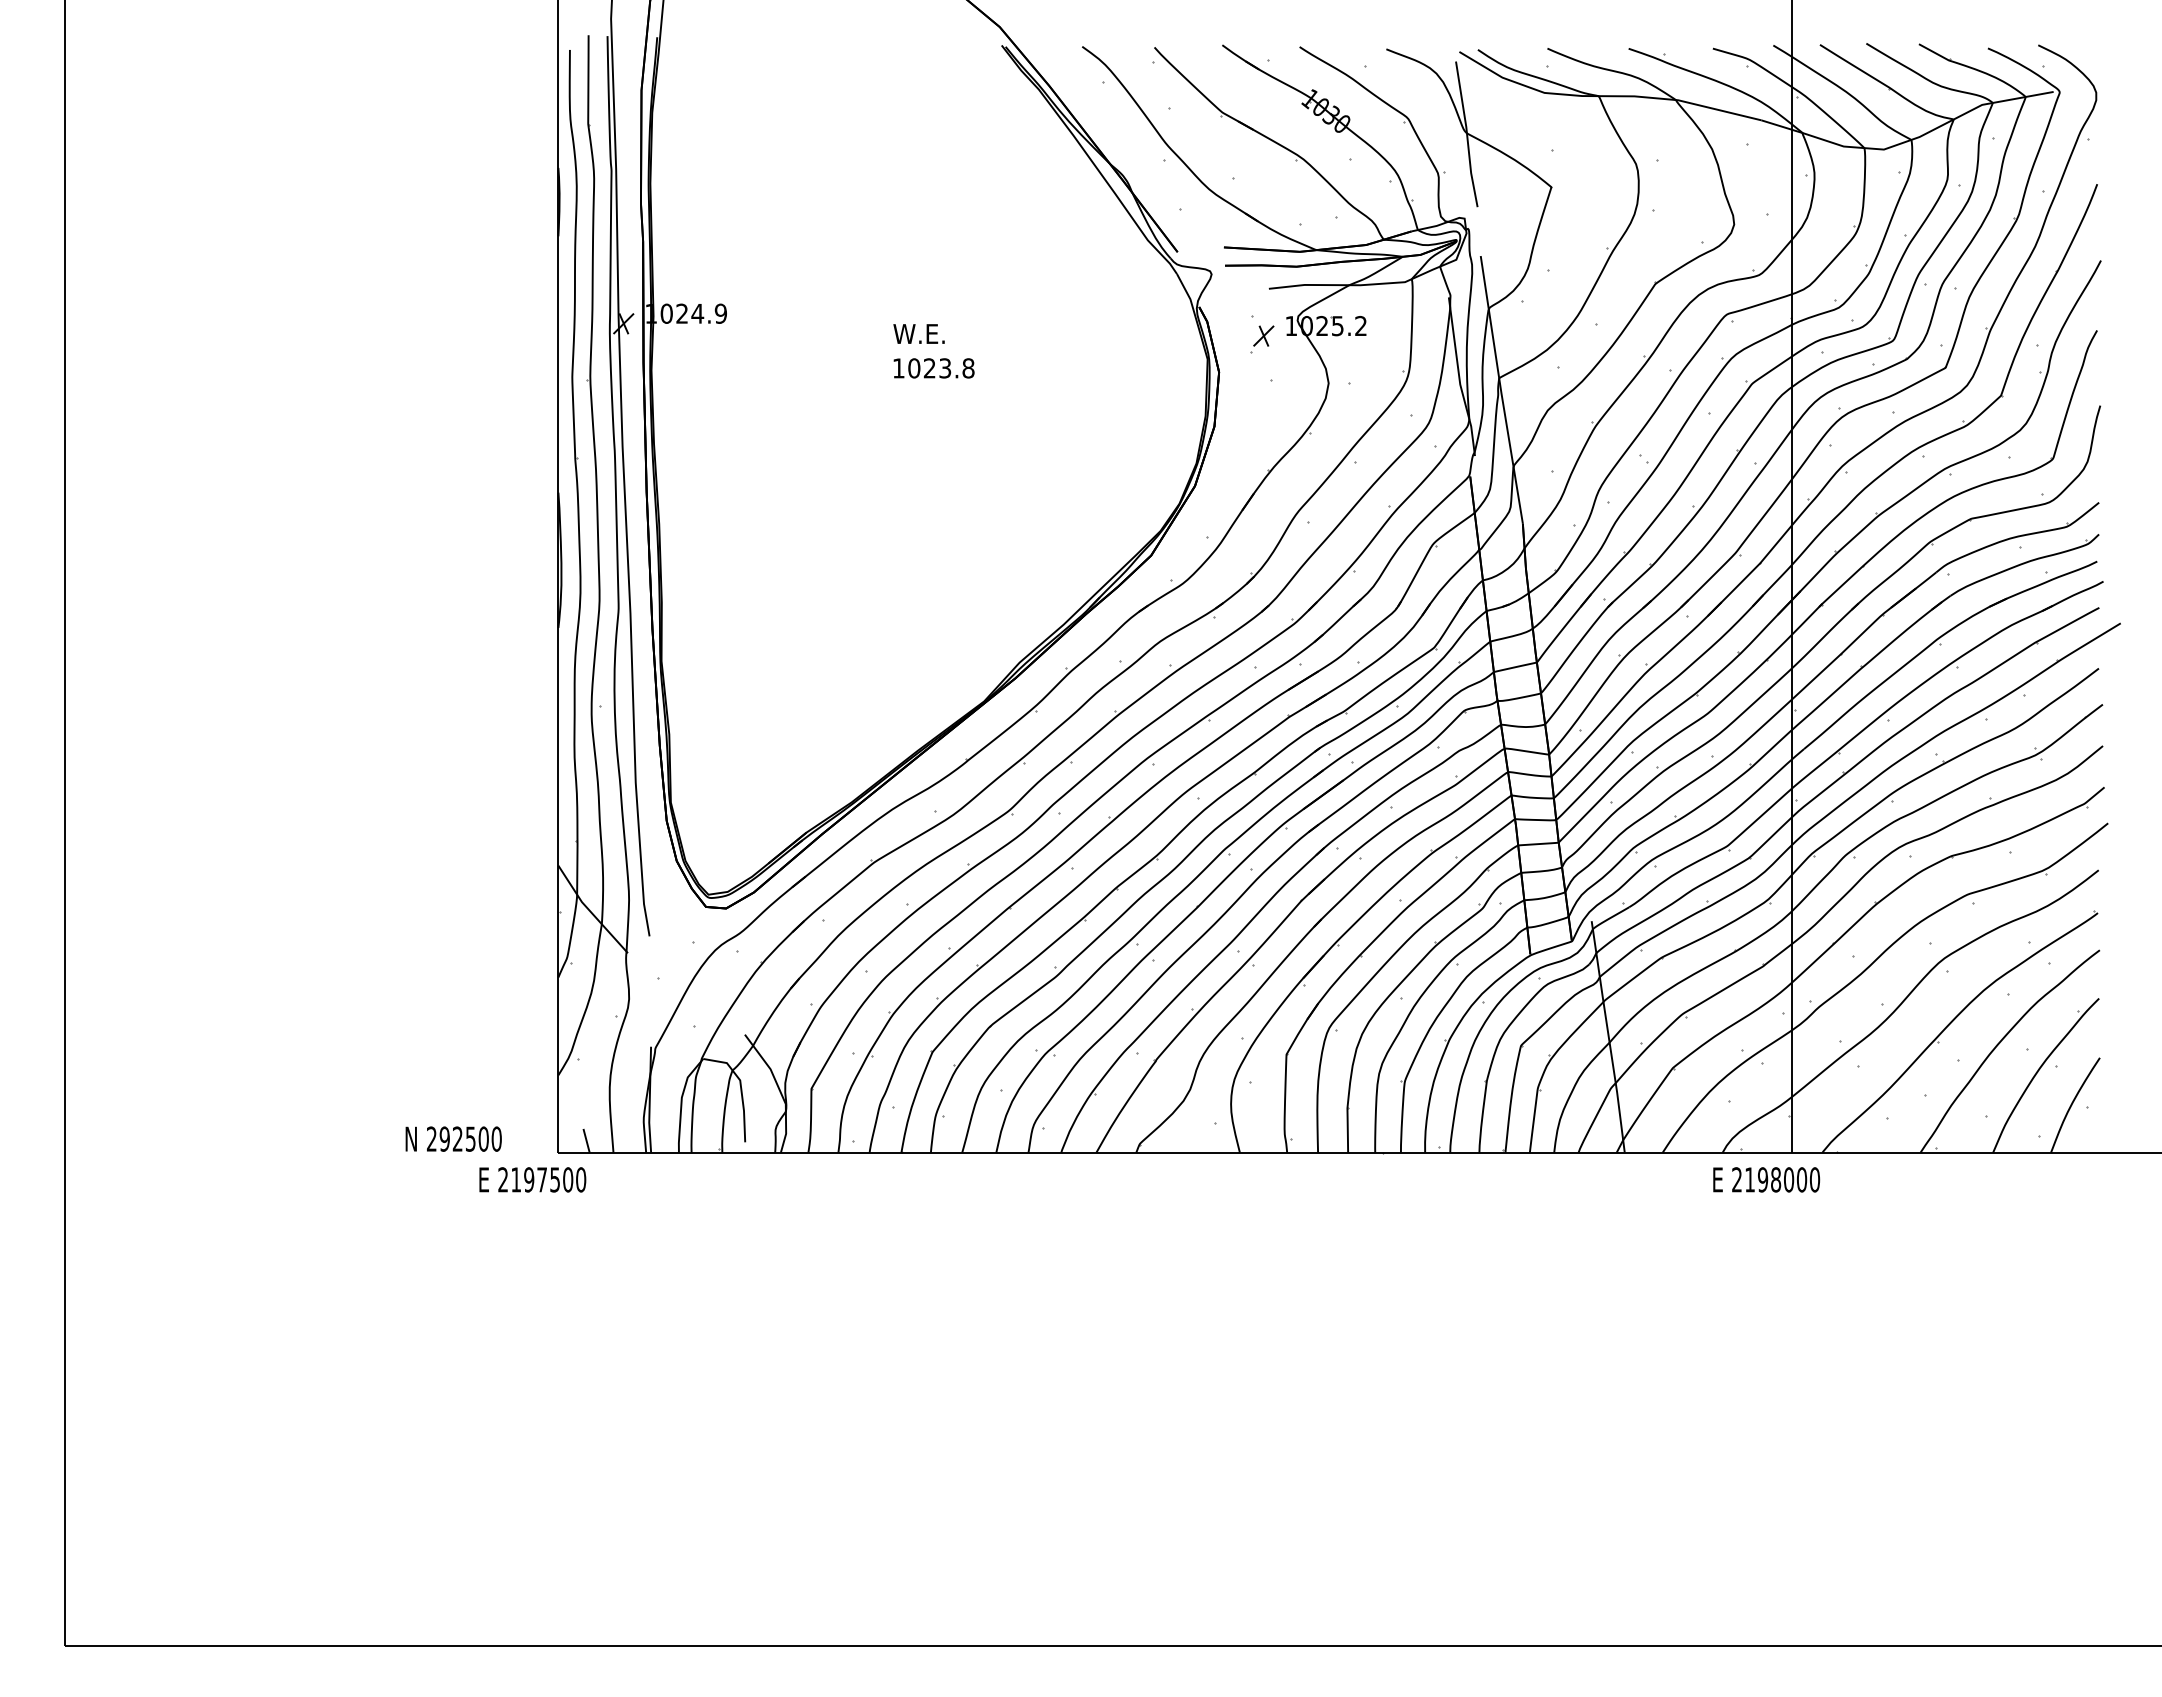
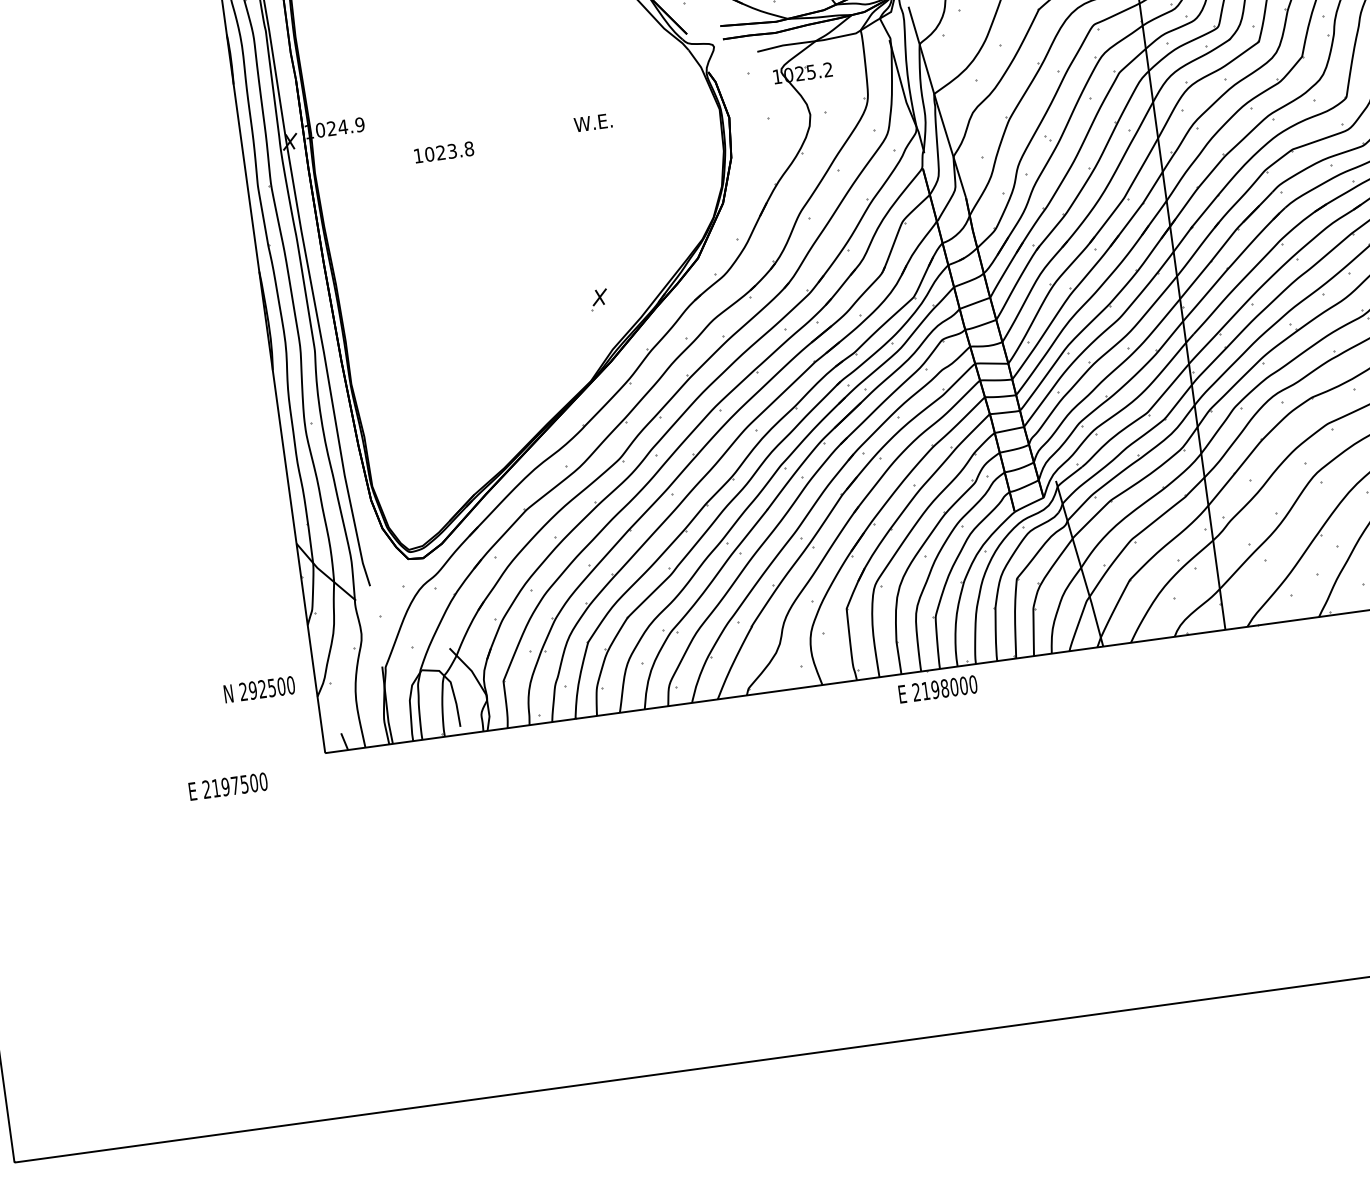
text: (918, 333) -> (592, 122), moved
part: (1262, 339) -> (599, 299), moved
text: (933, 368) -> (443, 152), moved
text: (453, 1138) -> (259, 689), moved
text: (532, 1179) -> (228, 786), moved
text: (1766, 1179) -> (937, 689), moved

